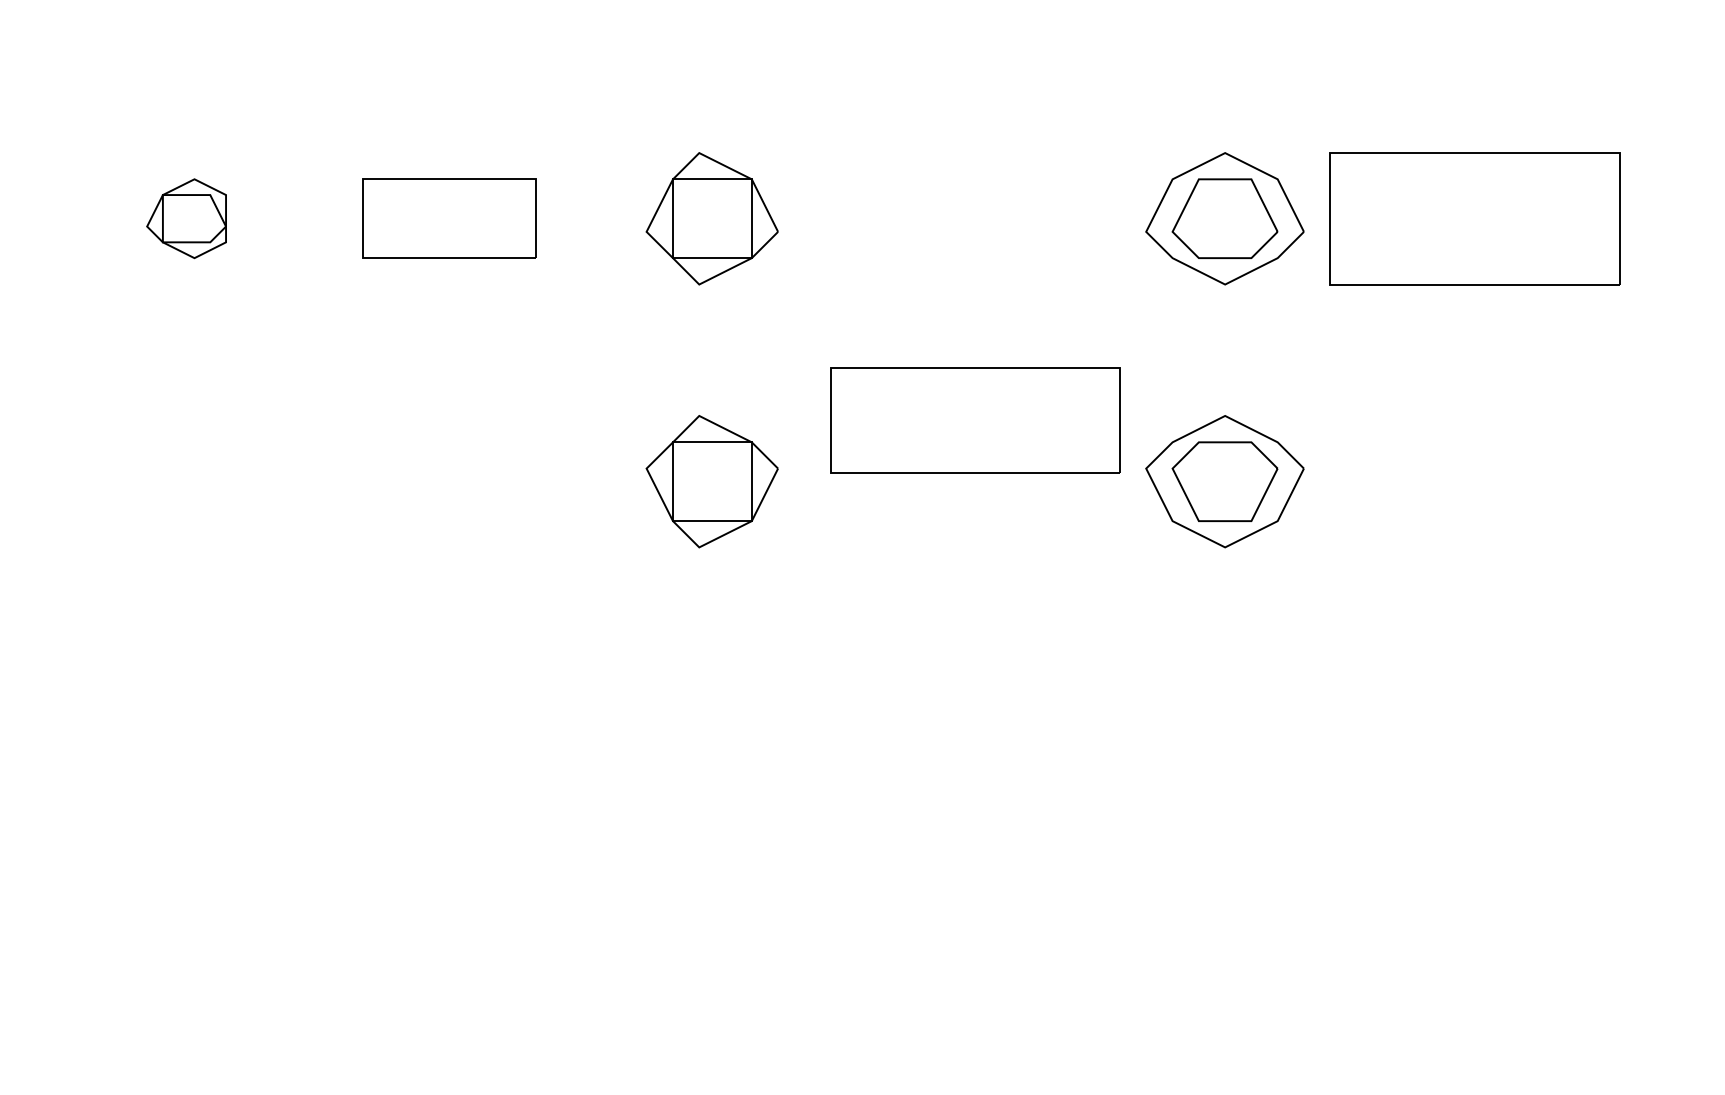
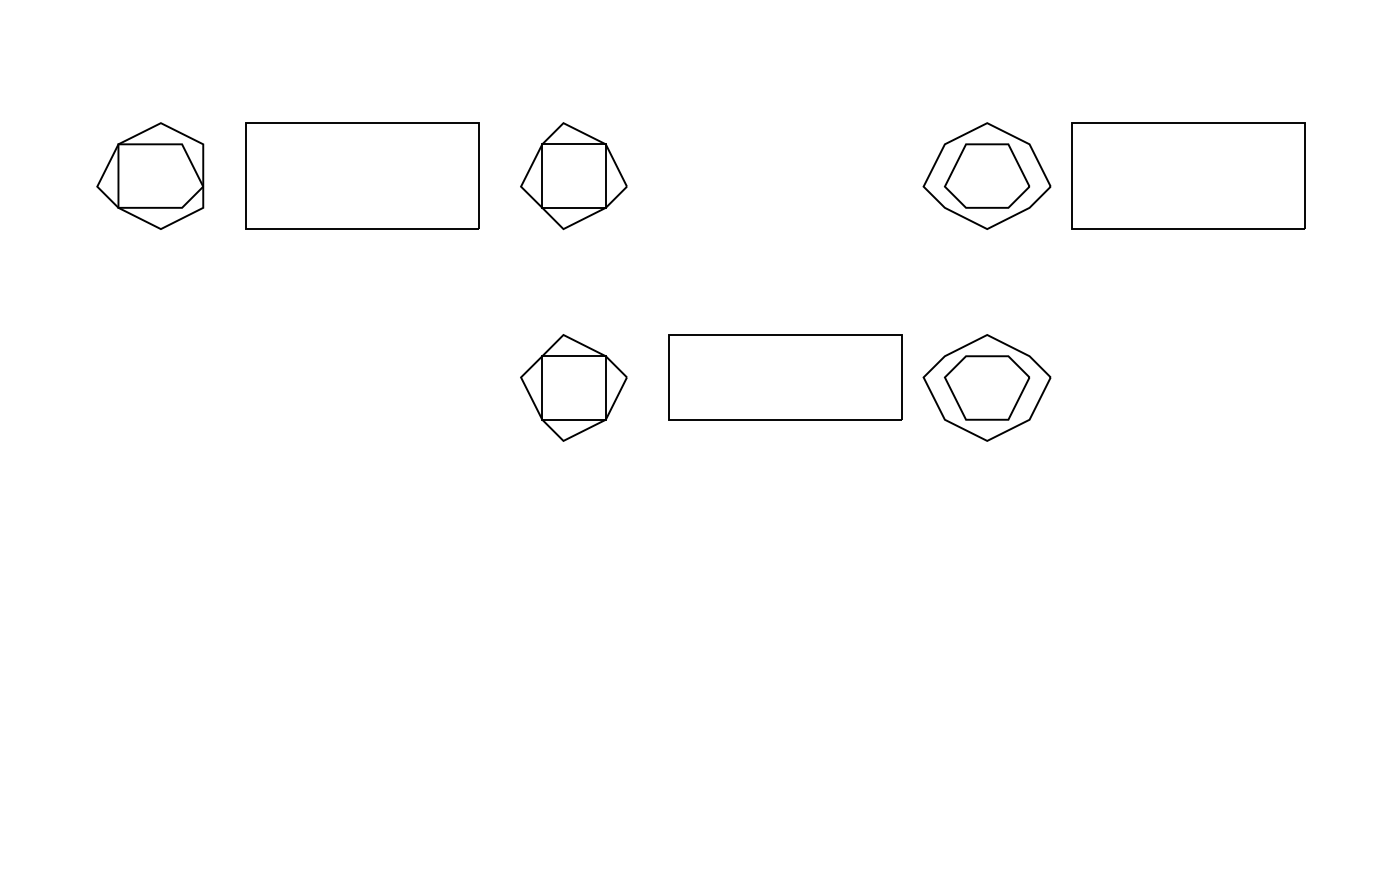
part: (186, 218) -> (150, 175), size x1.67
part: (449, 218) -> (362, 175), size x1.67
part: (974, 420) -> (785, 377), moved

